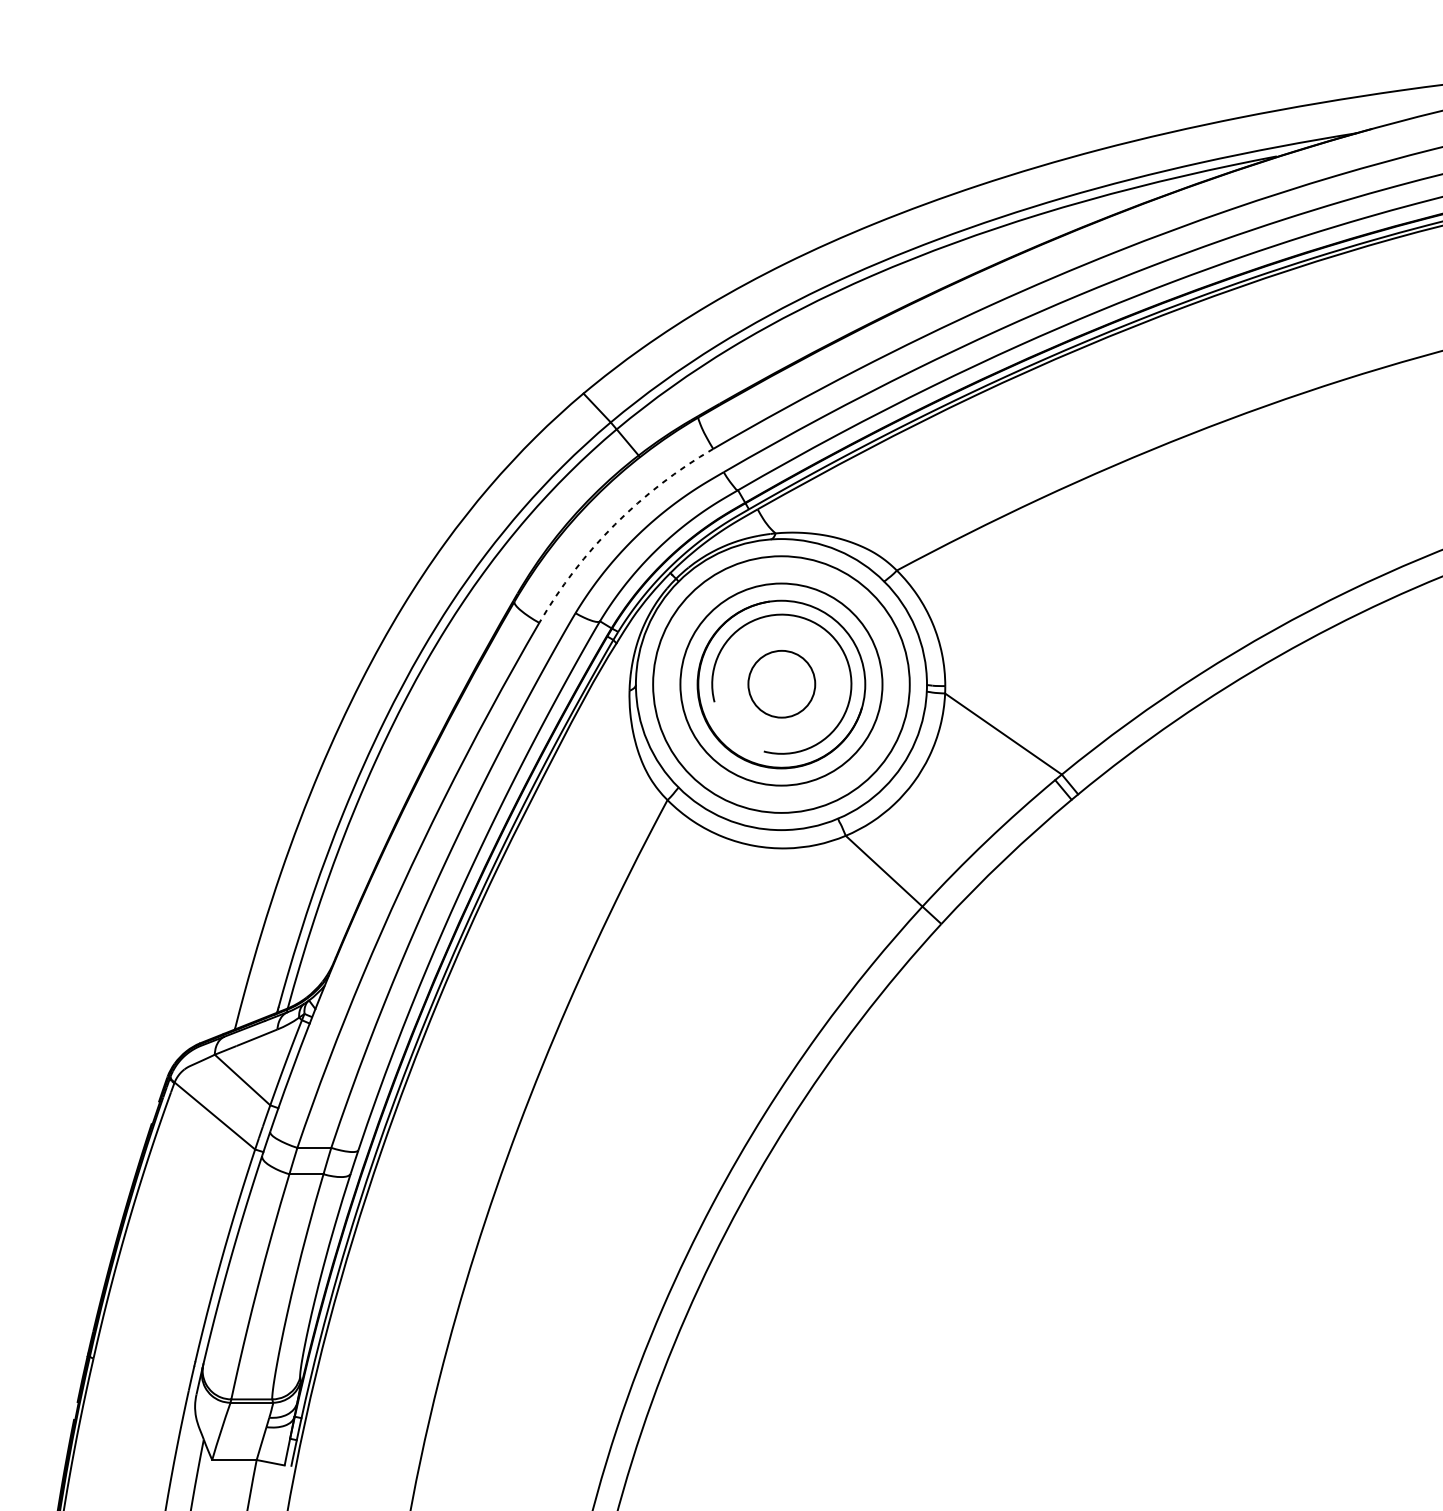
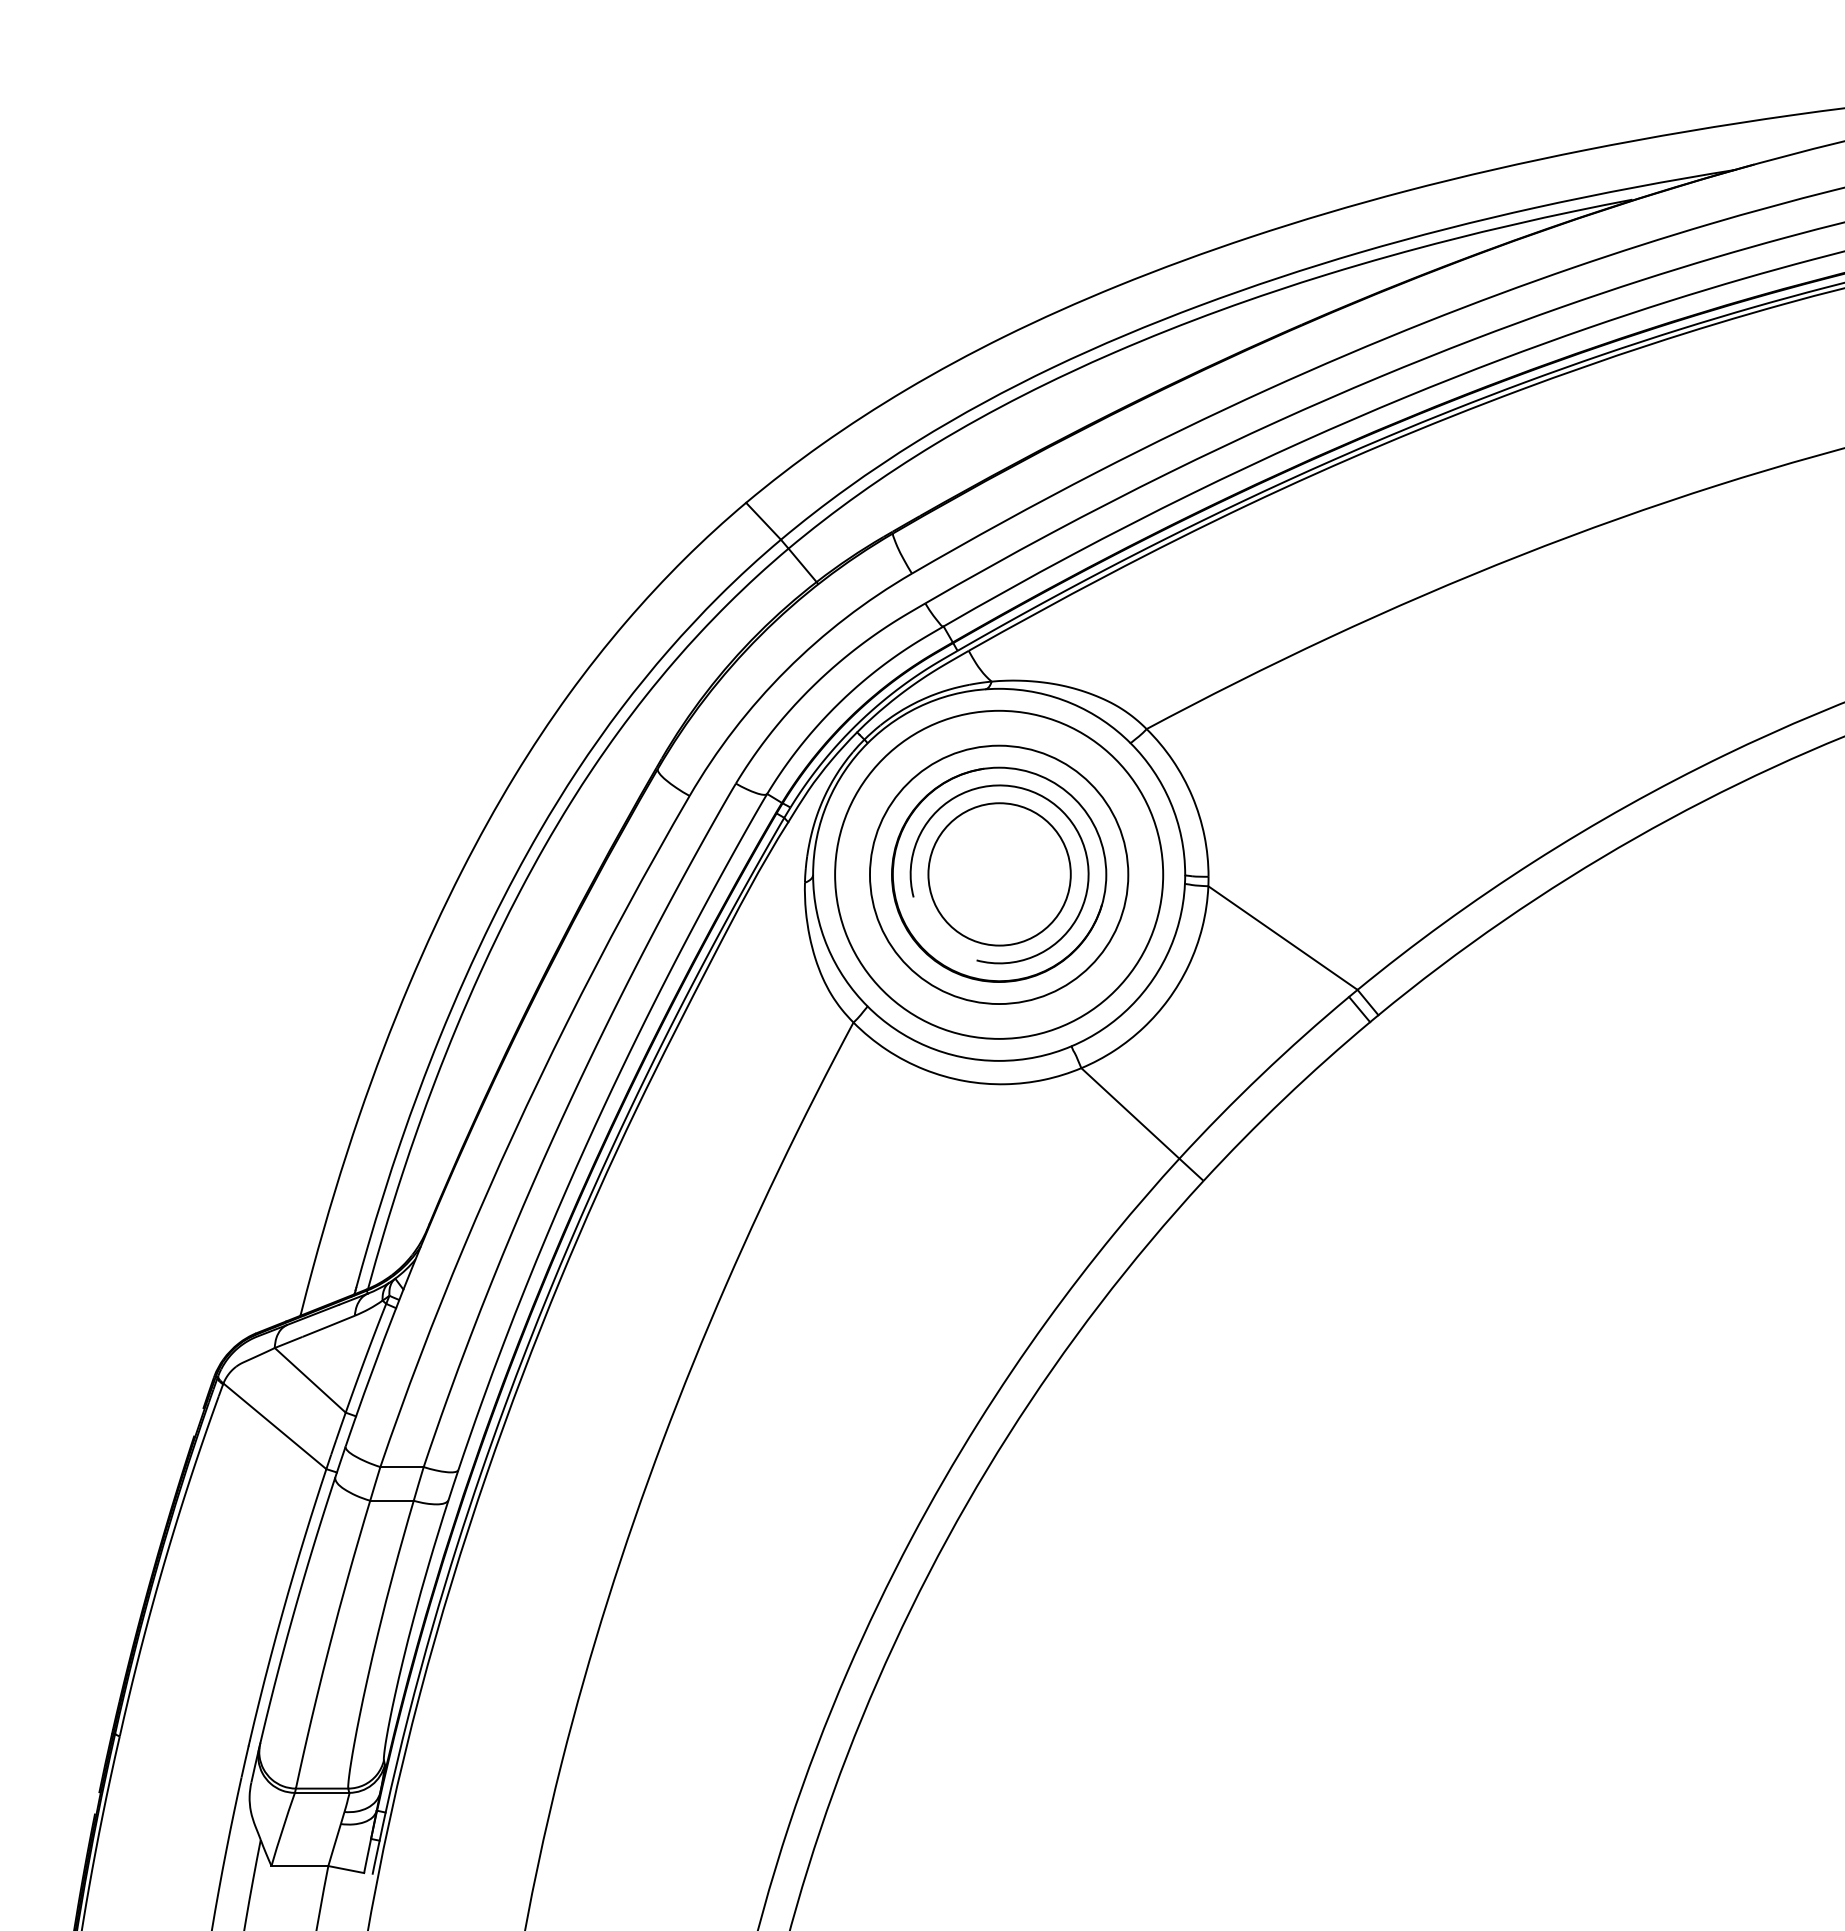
arc: (615, 524) -> (786, 670), dashed -> solid
circle: (781, 684) -> (999, 874), size x1.67

